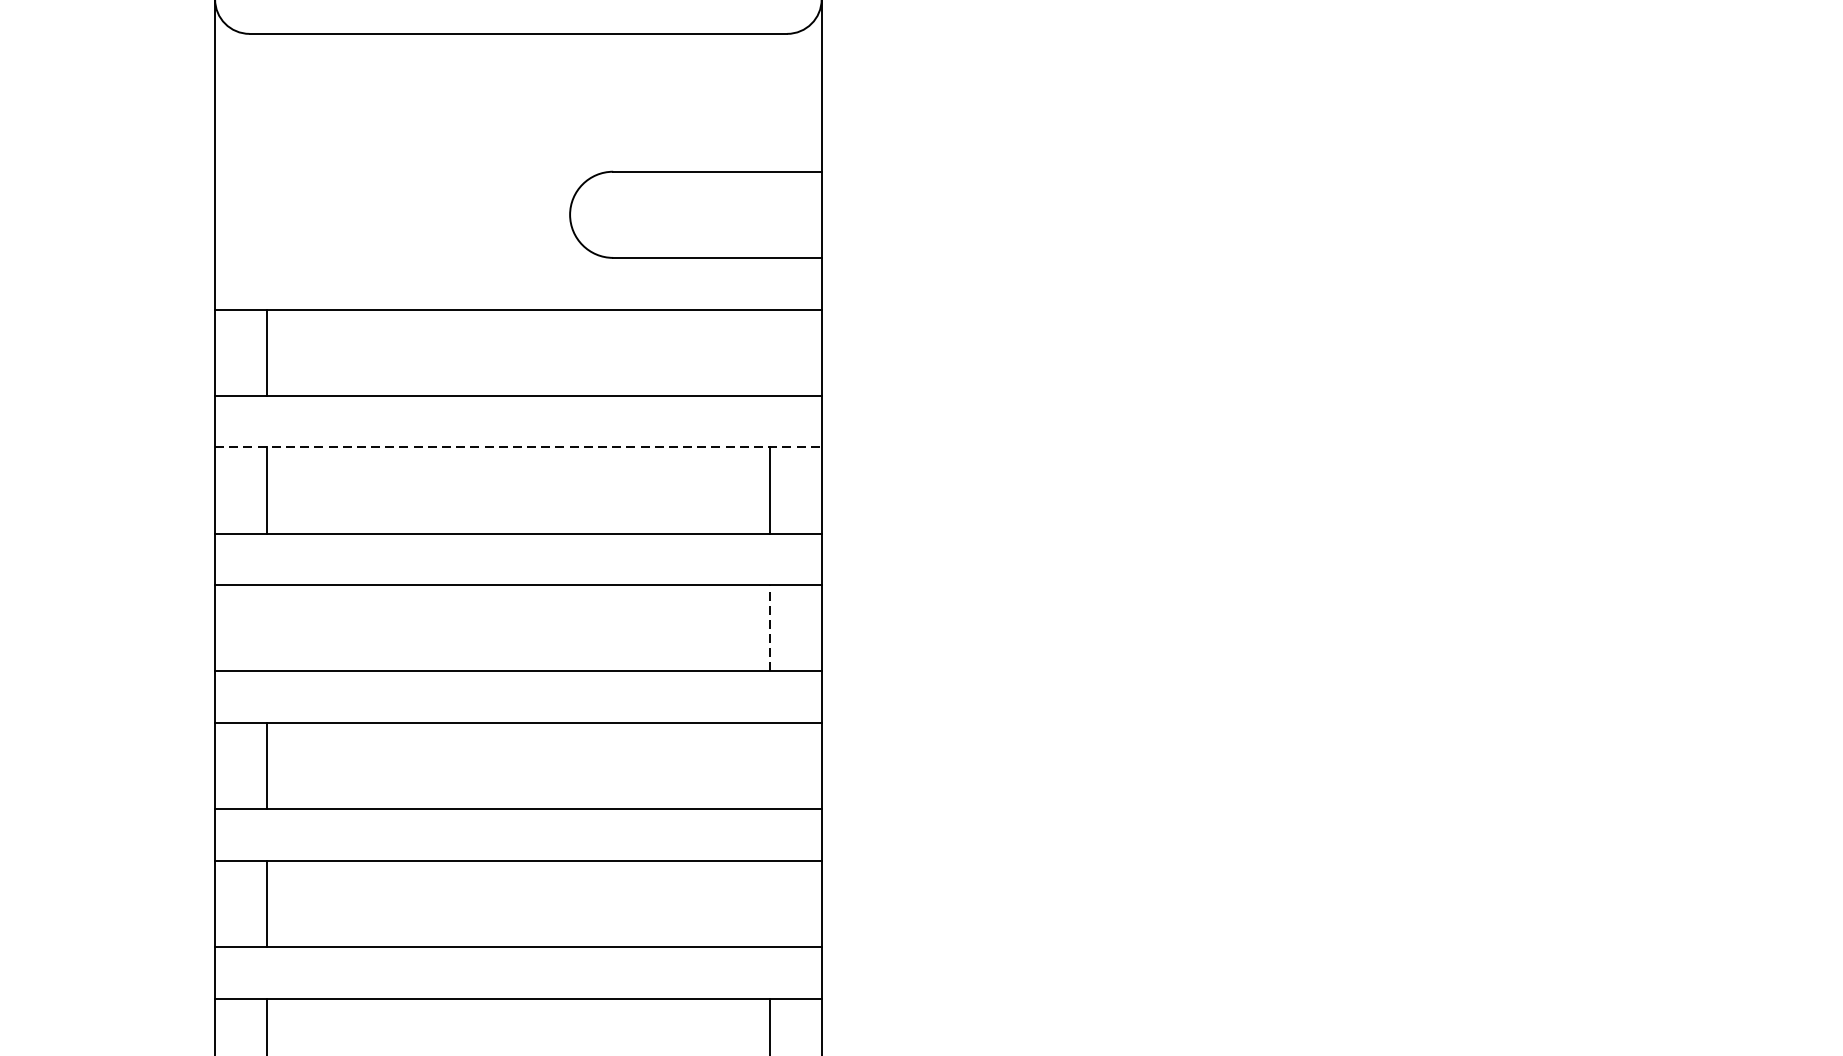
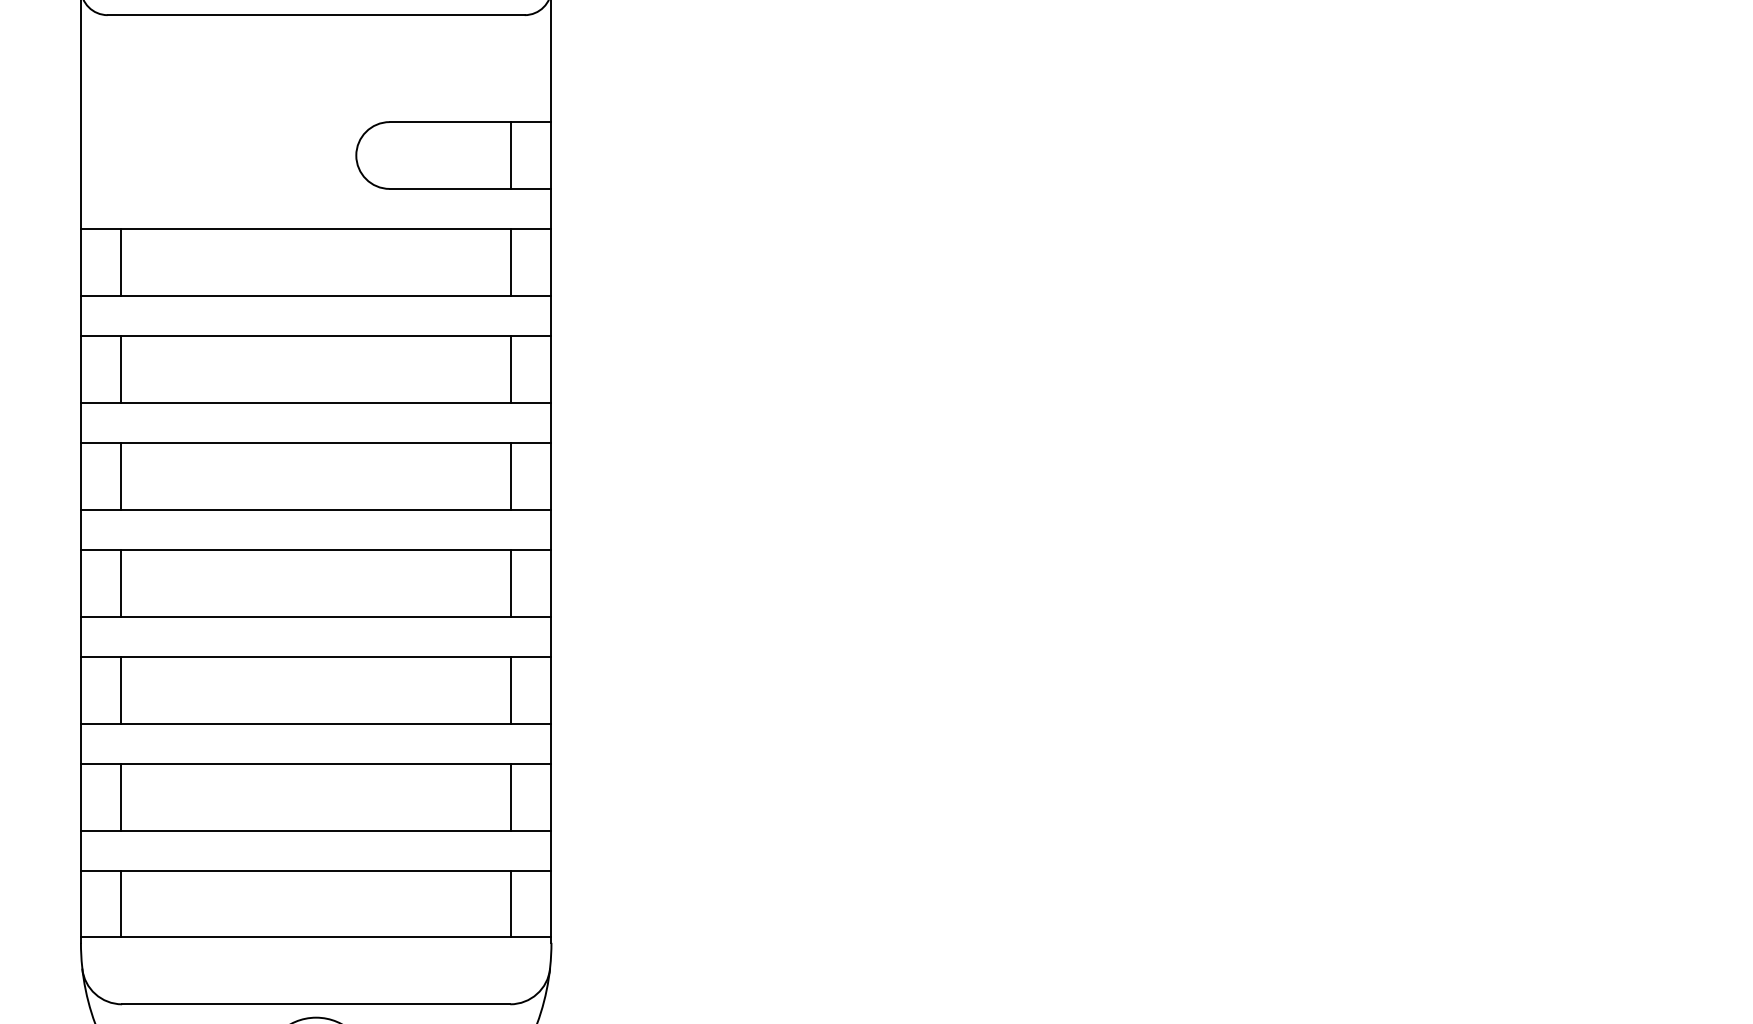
line: (770, 214) -> (511, 155), added
line: (770, 352) -> (511, 262), added
line: (518, 446) -> (316, 335), dashed -> solid
line: (267, 627) -> (121, 475), added
line: (770, 627) -> (511, 475), dashed -> solid
line: (770, 765) -> (511, 582), added
line: (770, 903) -> (511, 689), added

